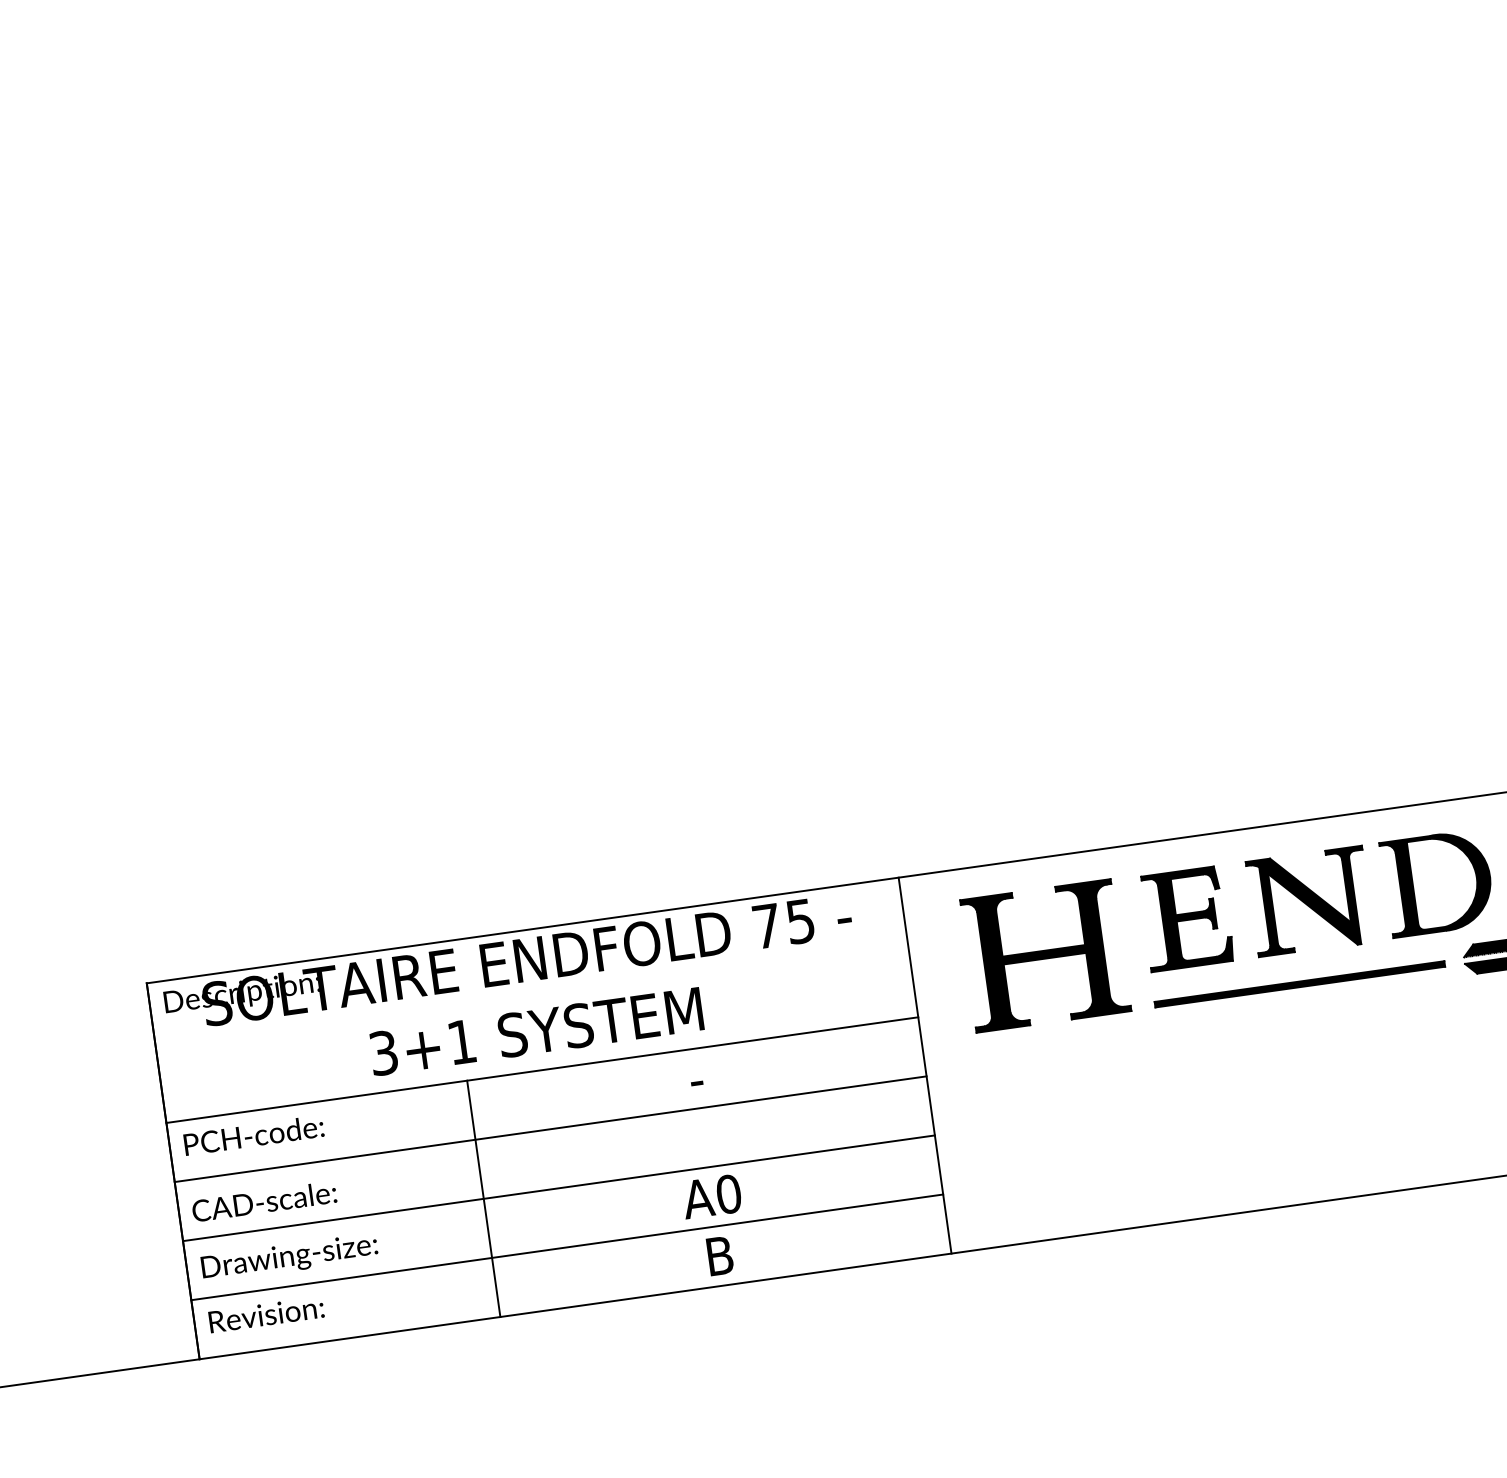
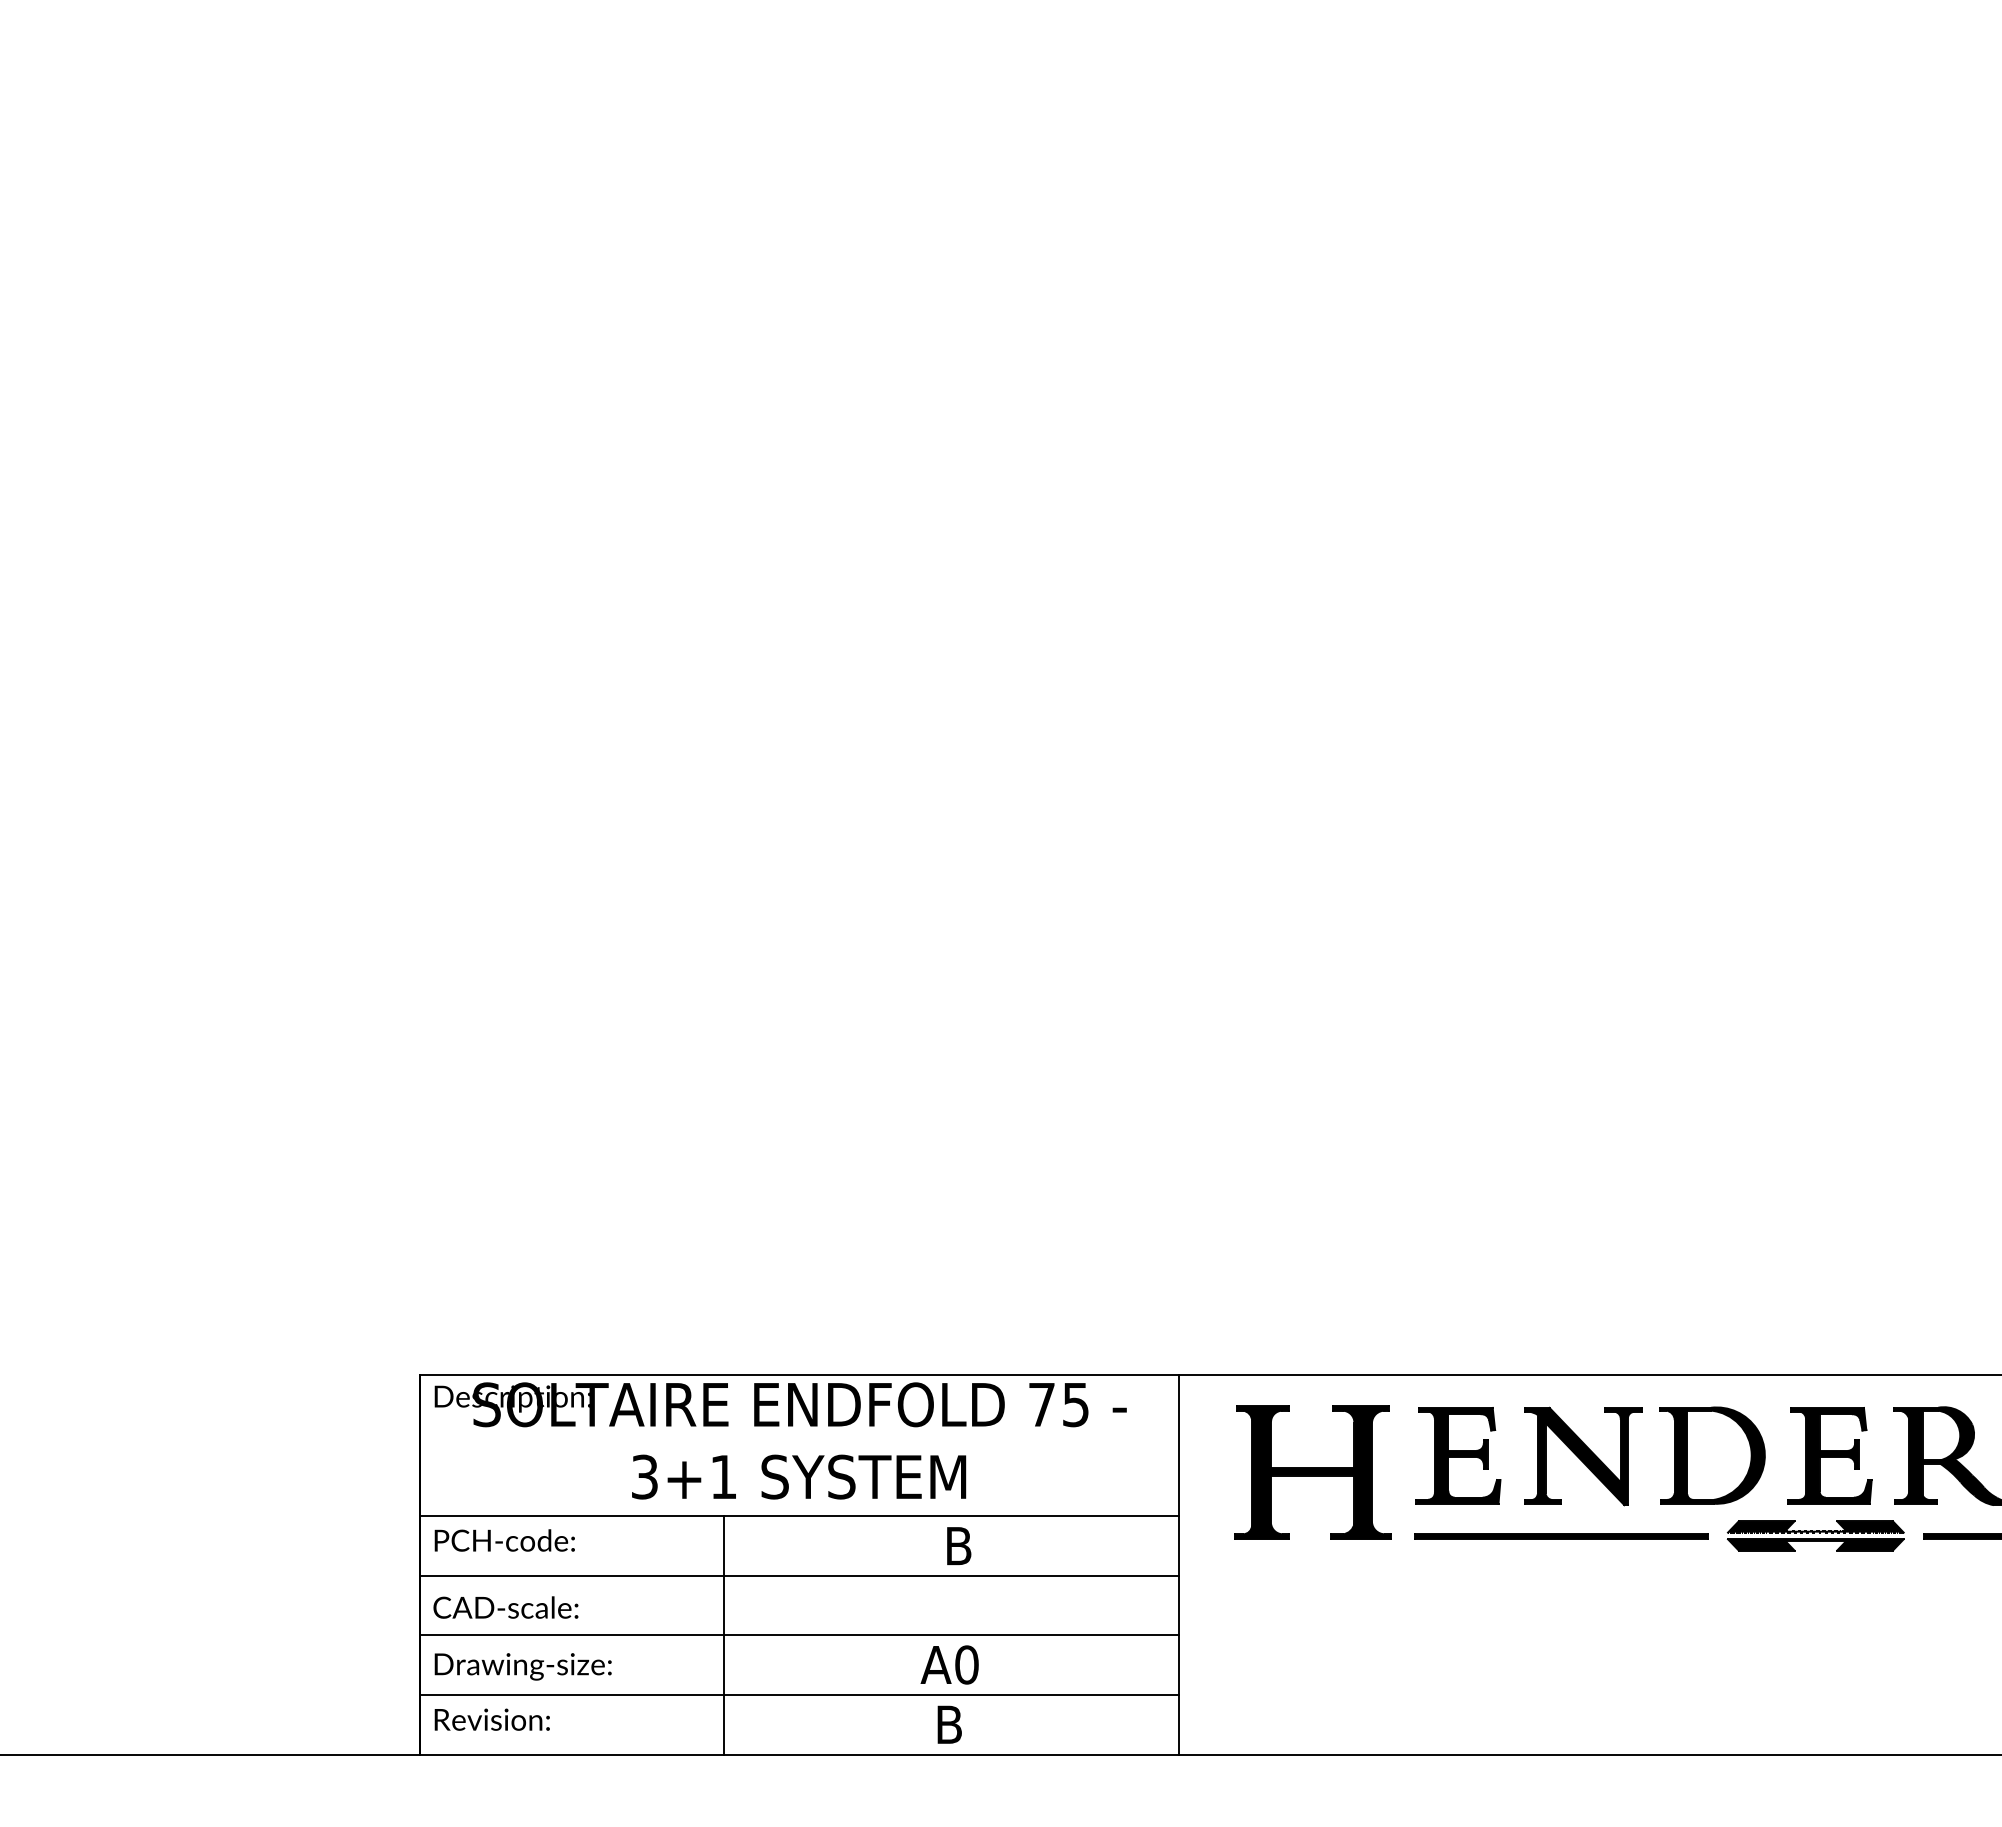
text: (704, 1078) -> (958, 1546), - -> B

